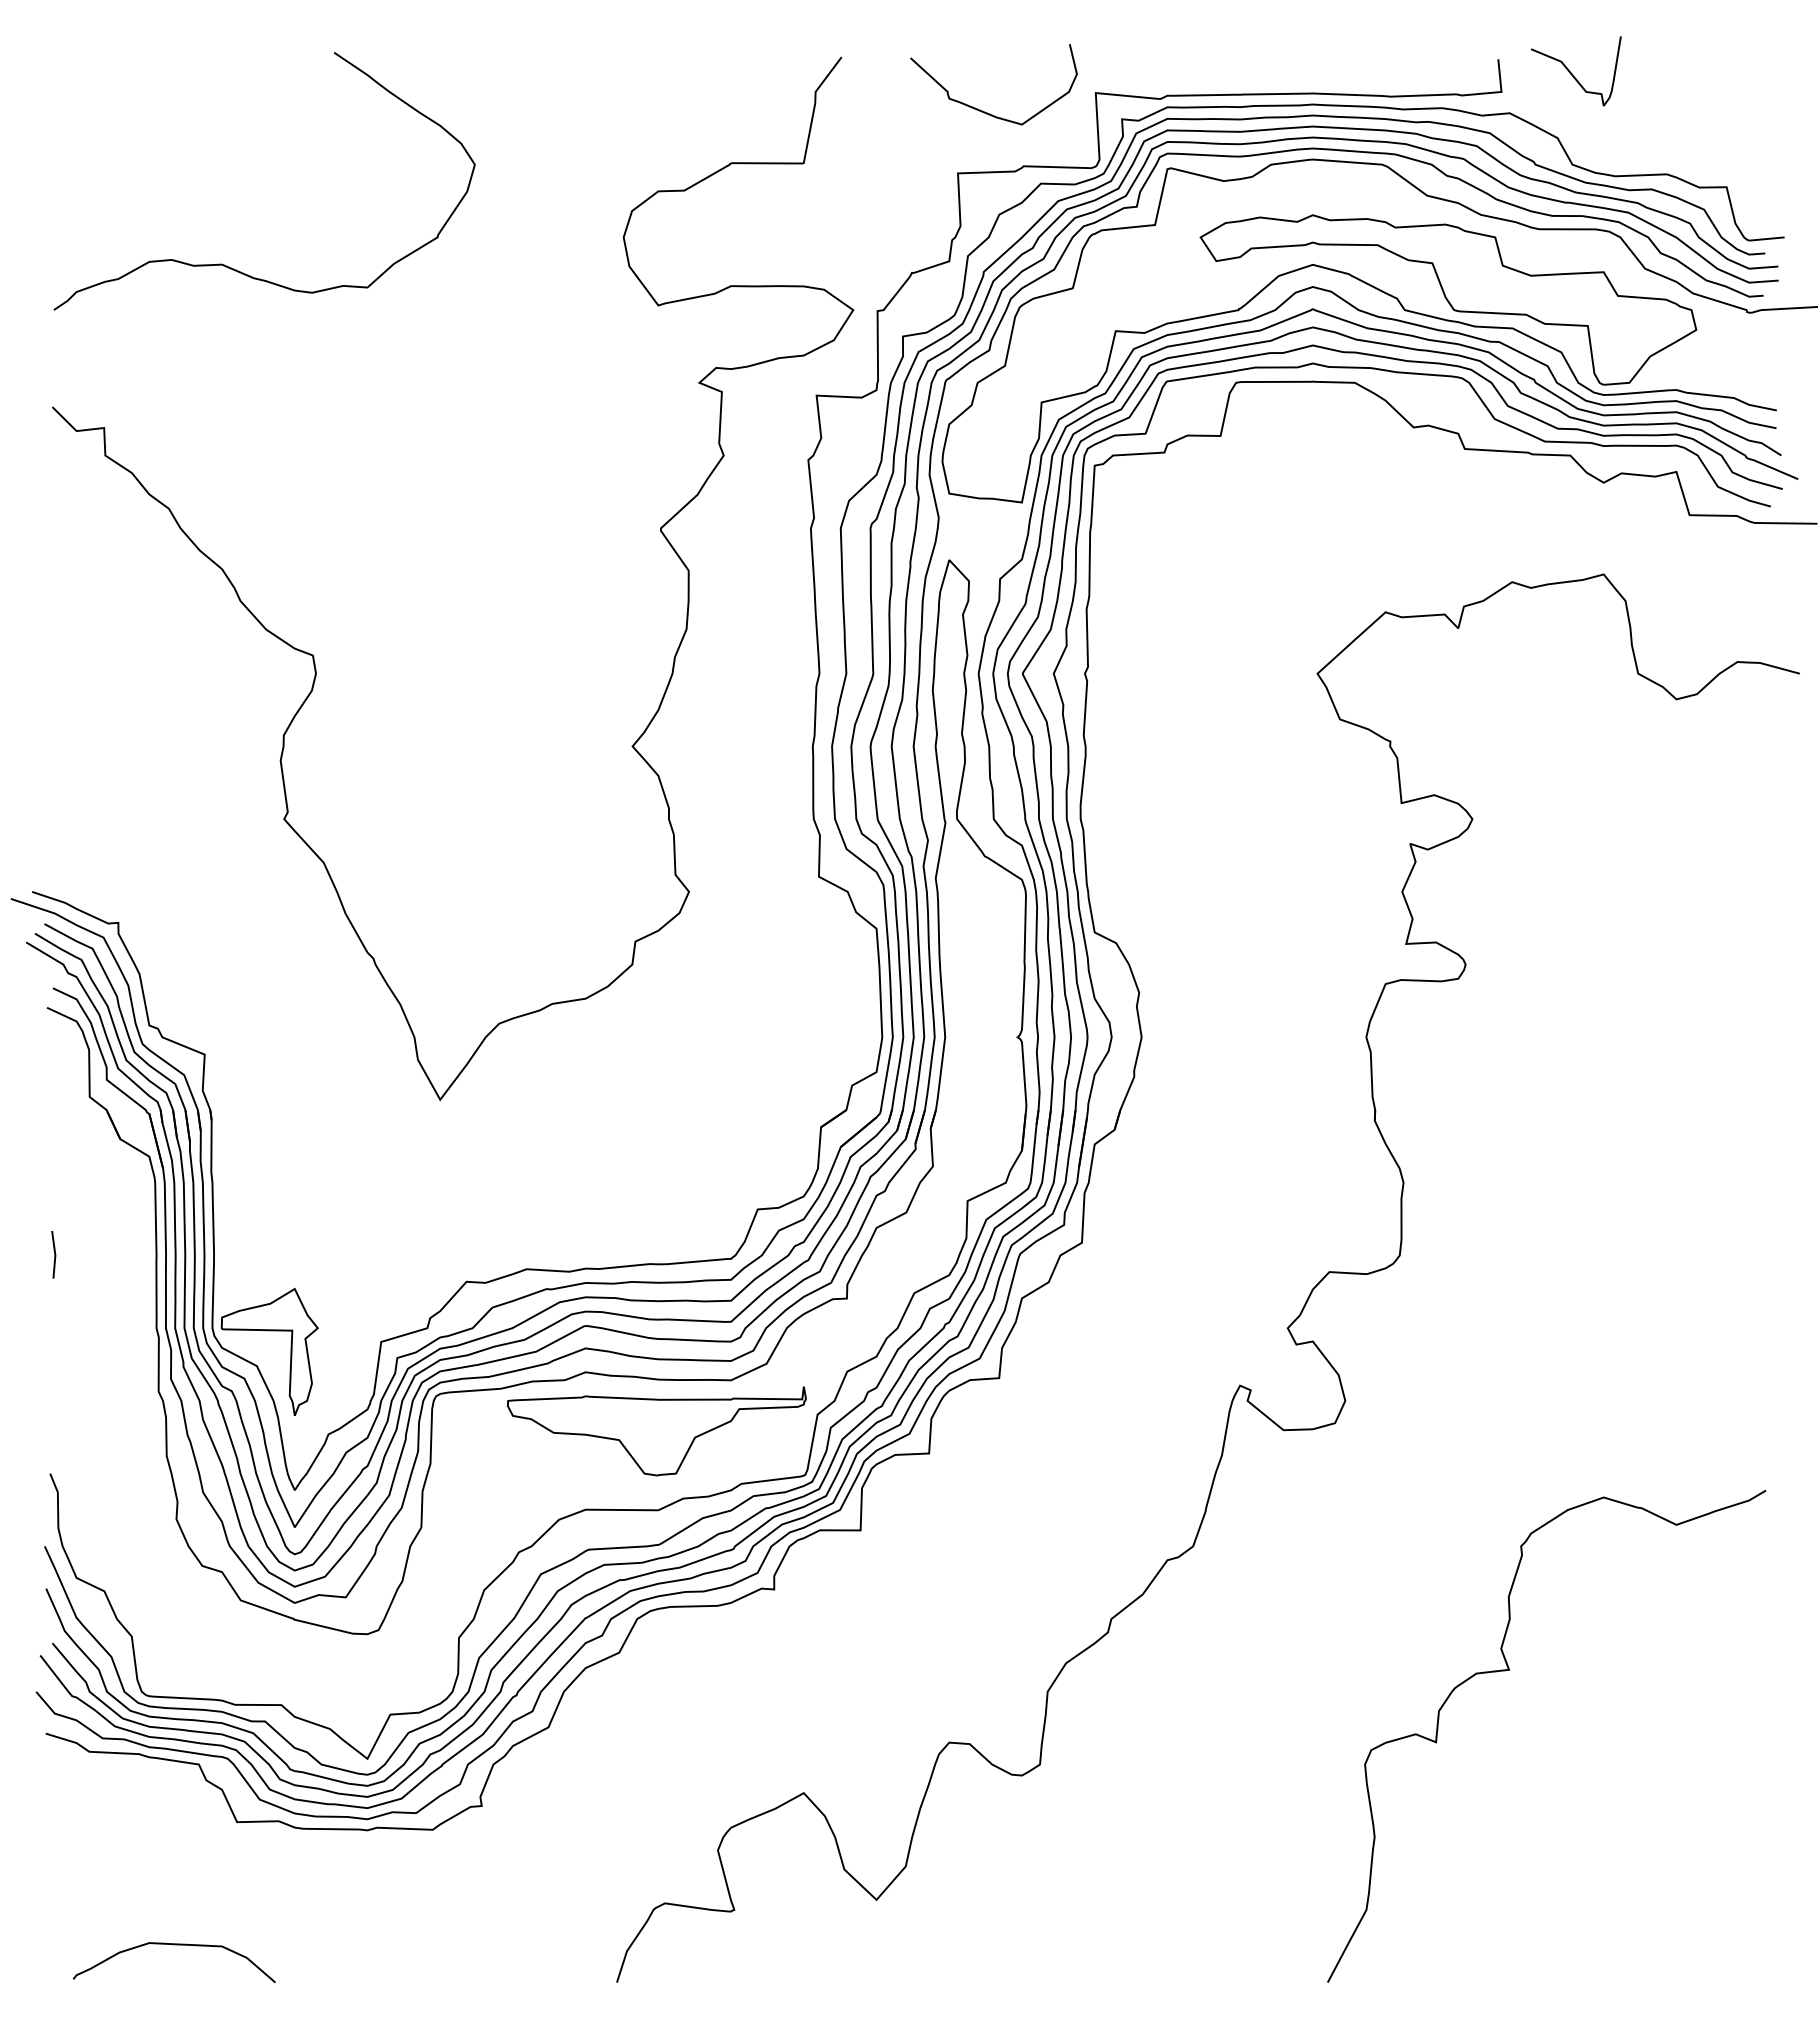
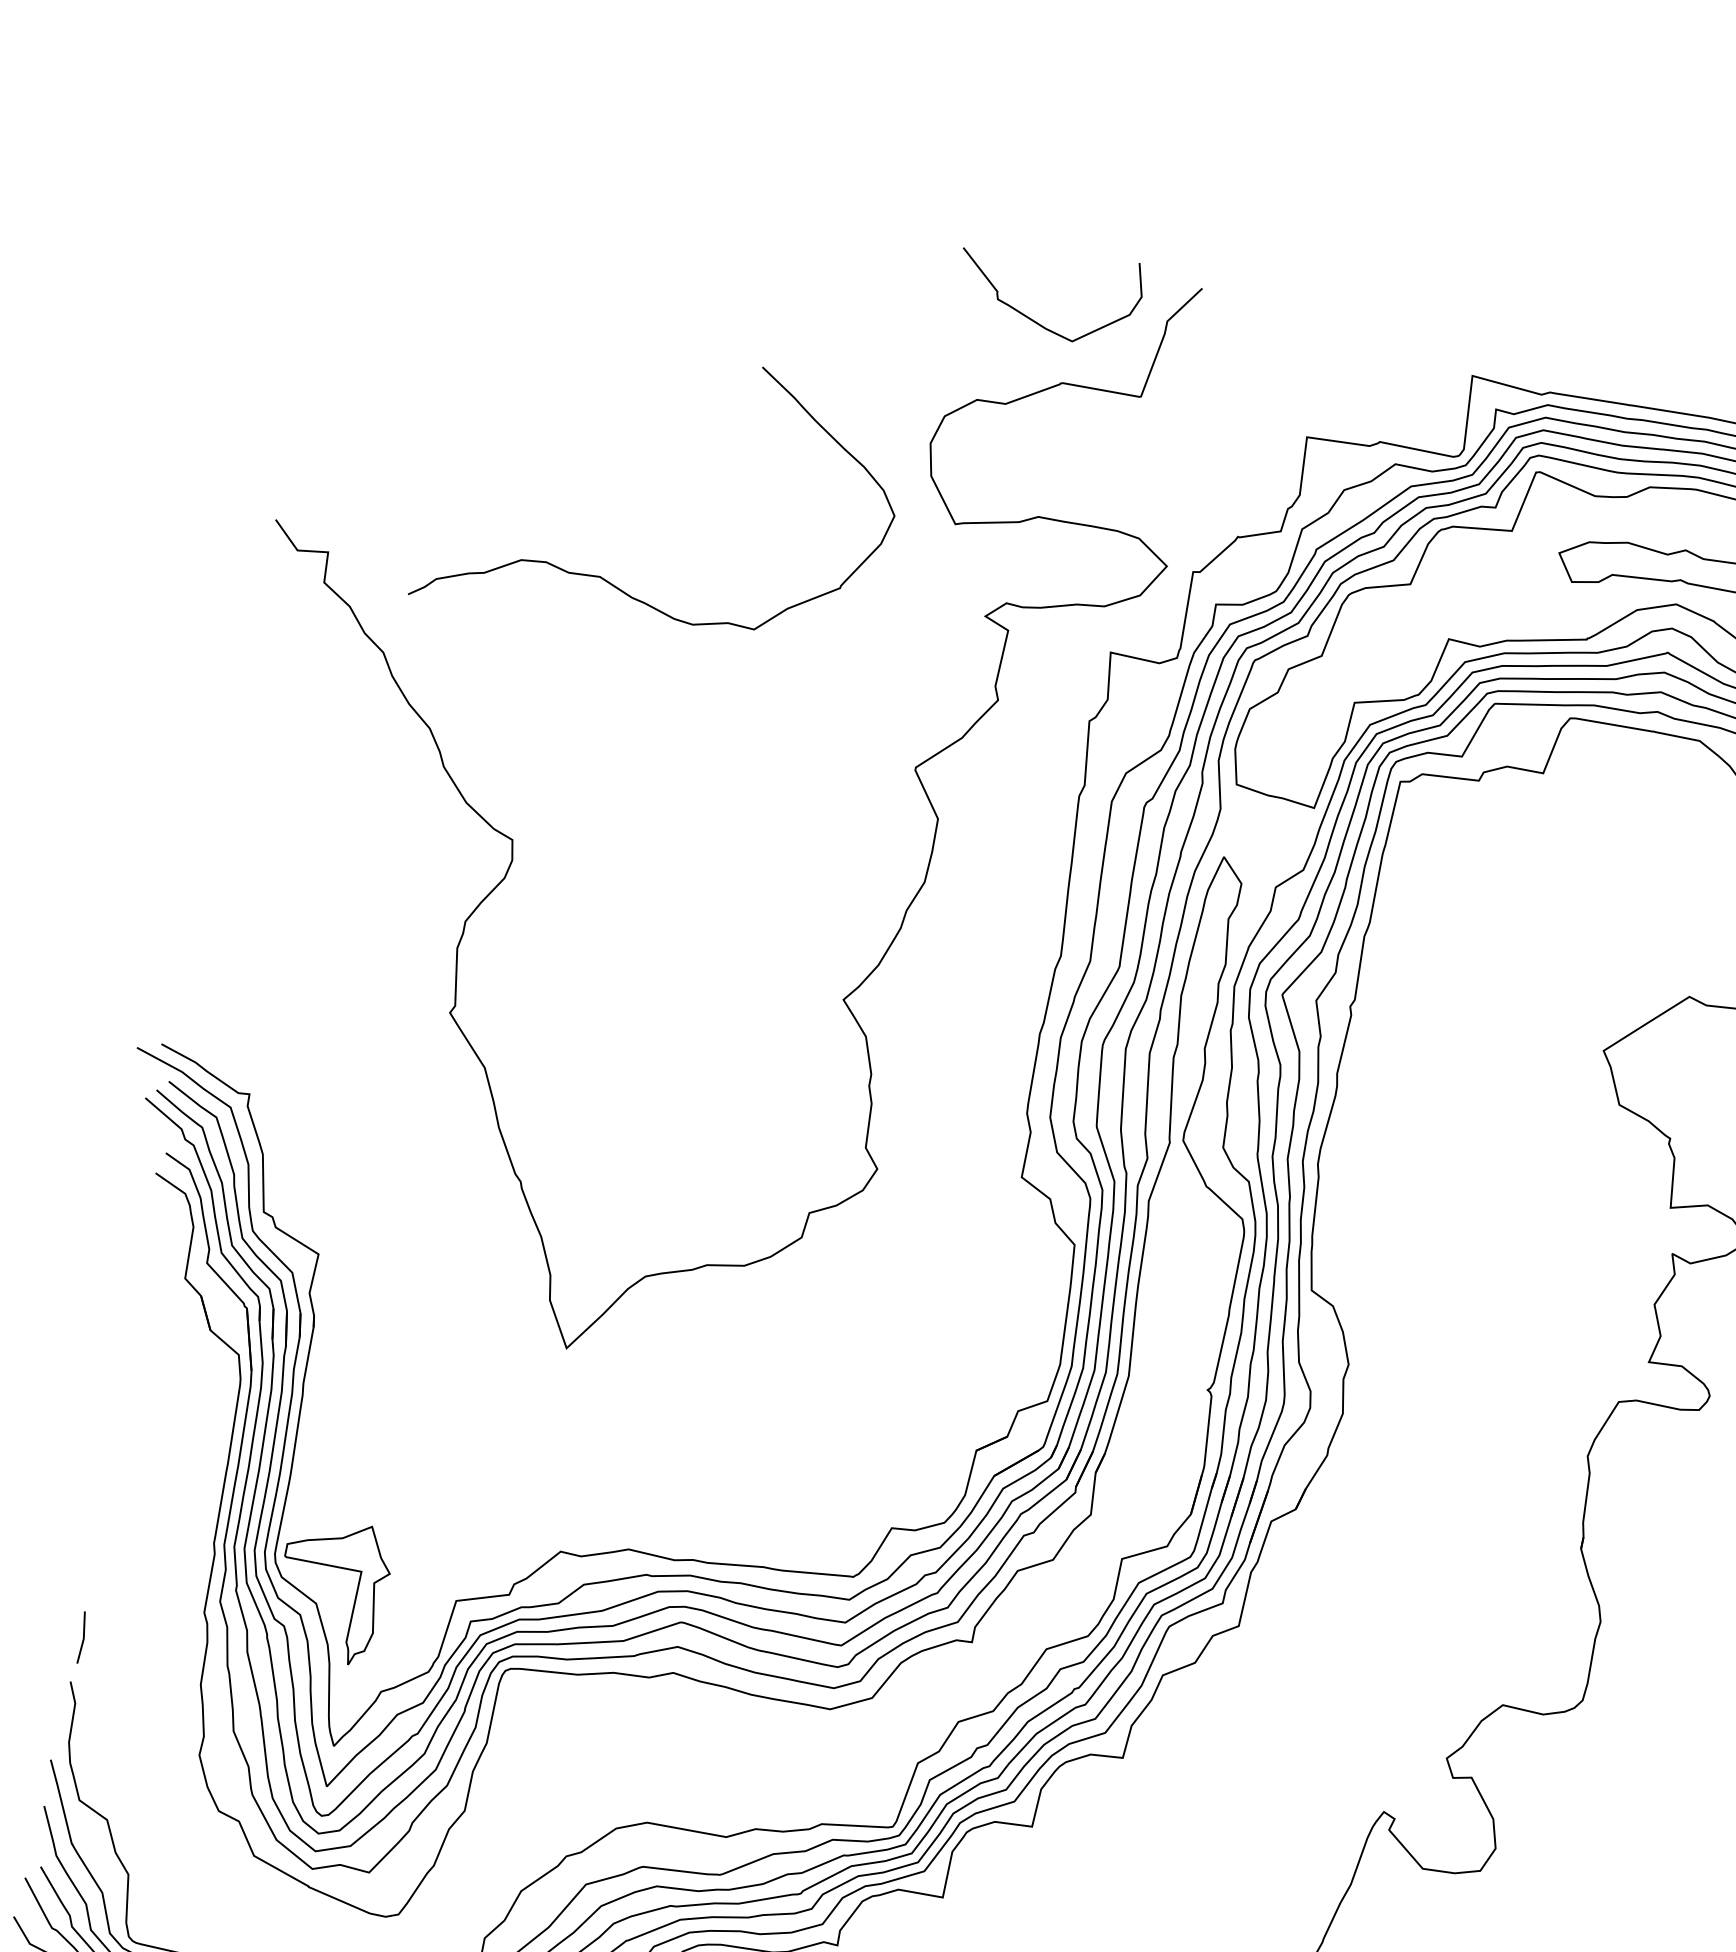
curve: (985, 111) -> (1034, 320), moved
curve: (229, 266) -> (607, 580), moved
line: (54, 1254) -> (83, 1637), moved
part: (656, 1431) -> (739, 1750), removed

